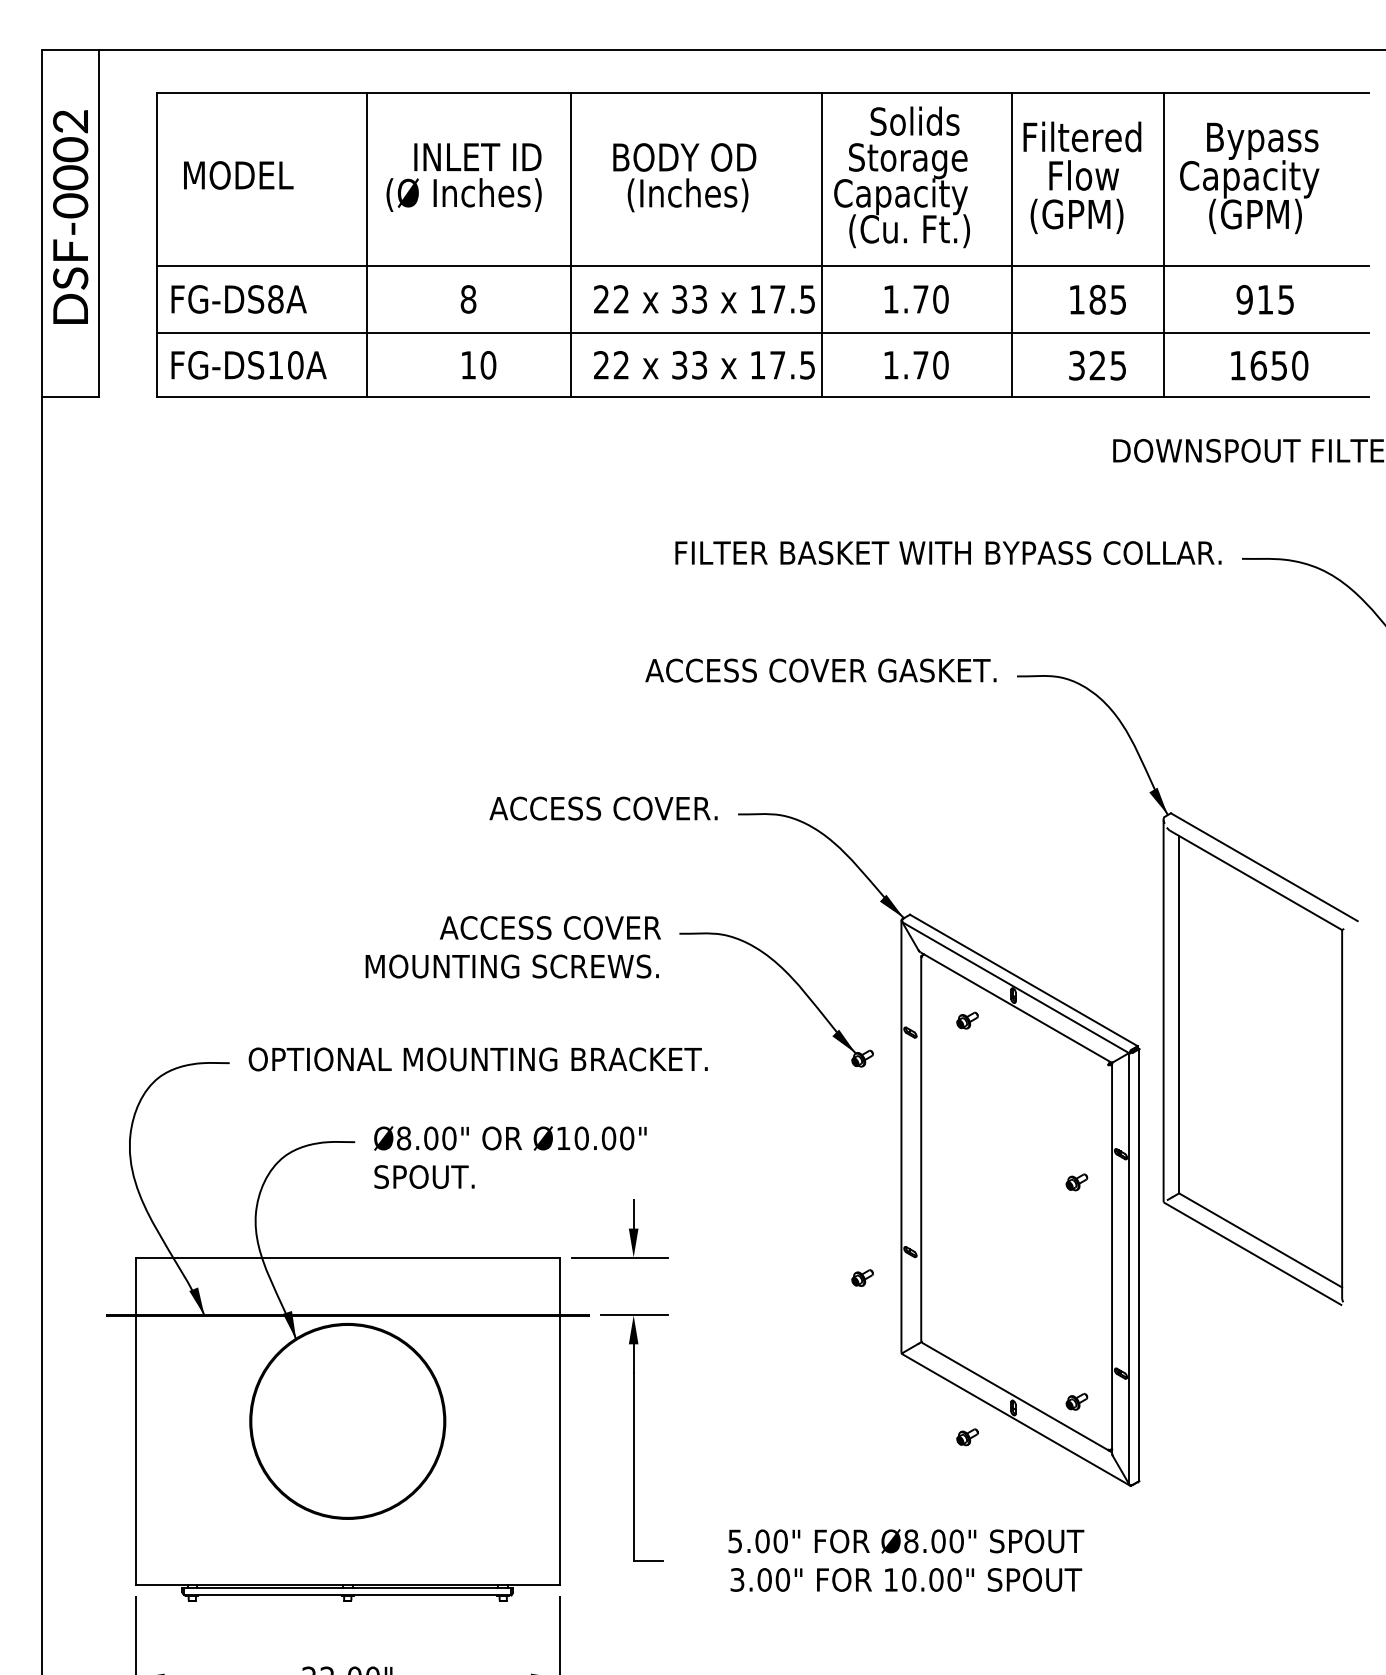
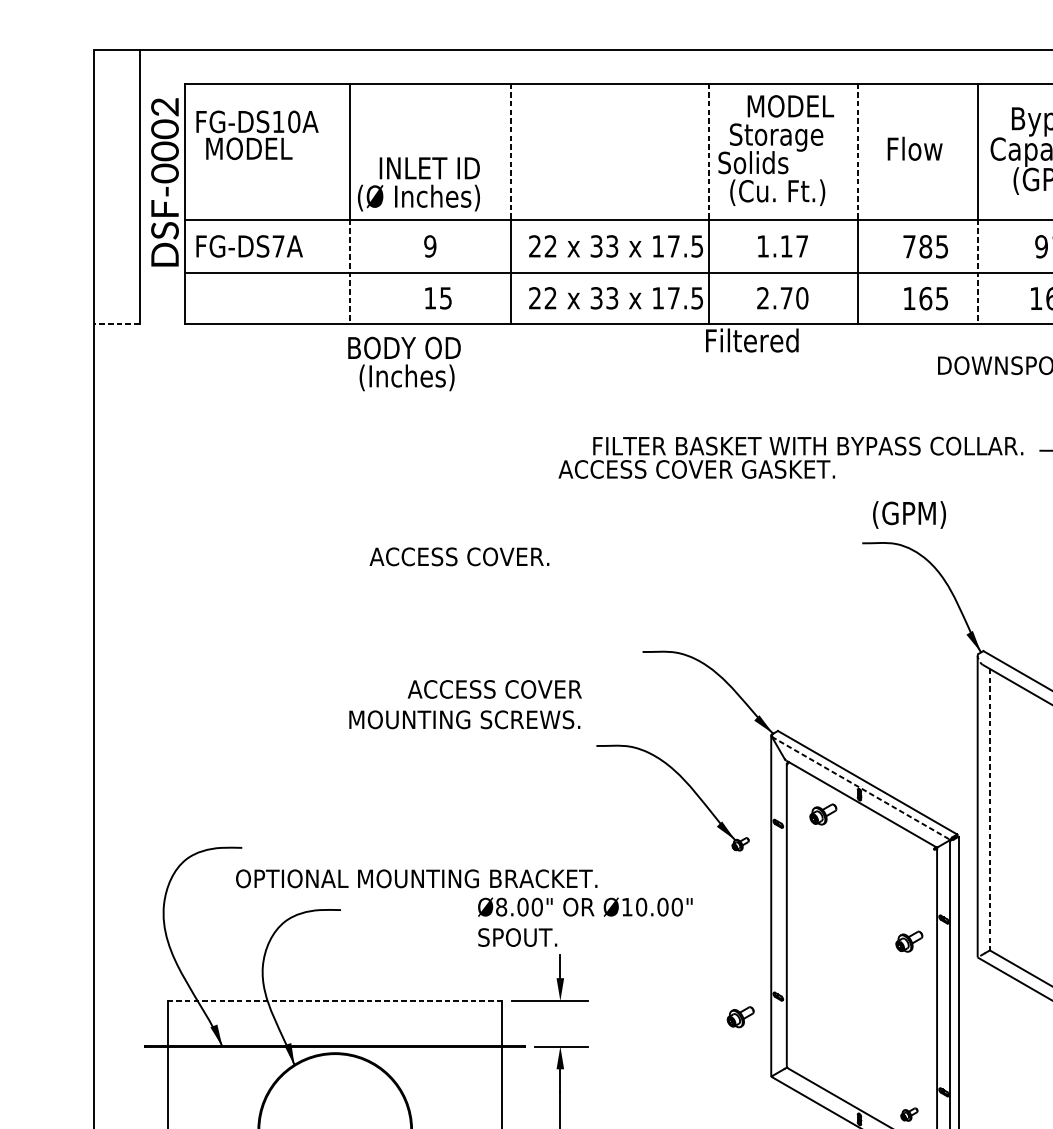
text: (925, 120) -> (790, 105), Solids -> MODEL
text: (1082, 136) -> (752, 340), moved
text: (463, 177) -> (418, 184), moved
text: (684, 177) -> (404, 363), moved
line: (570, 179) -> (510, 151), solid -> dashed
line: (822, 179) -> (709, 151), solid -> dashed
line: (1011, 179) -> (857, 151), solid -> dashed
text: (900, 196) -> (770, 165), Capacity -> Solids
text: (70, 216) -> (164, 181), moved
text: (1076, 216) -> (909, 515), moved
text: (275, 299) -> (278, 246), FG-DS8A -> FG-DS7A
text: (468, 299) -> (430, 246), 8 -> 9
text: (930, 299) -> (794, 246), 1.70 -> 1.17
text: (1076, 299) -> (909, 246), 185 -> 785
line: (366, 331) -> (349, 271), solid -> dashed
line: (1164, 331) -> (978, 271), solid -> dashed
text: (248, 365) -> (257, 122), moved
text: (488, 365) -> (446, 298), 10 -> 15
text: (890, 365) -> (762, 298), 1.70 -> 2.70
text: (1087, 365) -> (917, 298), 325 -> 165
line: (70, 397) -> (116, 323), solid -> dashed
text: (820, 670) -> (696, 469), moved
text: (603, 808) -> (459, 556), moved
text: (512, 947) -> (464, 704), moved
line: (1014, 987) -> (860, 788), solid -> dashed
line: (1179, 1014) -> (990, 809), solid -> dashed
part: (967, 1020) -> (823, 814), size x1.6
text: (477, 1059) -> (416, 878), moved
text: (510, 1157) -> (585, 922), moved
part: (1076, 1182) -> (909, 941), size x1.6
line: (347, 1257) -> (334, 1000), solid -> dashed
part: (862, 1277) -> (740, 1016), size x1.6

